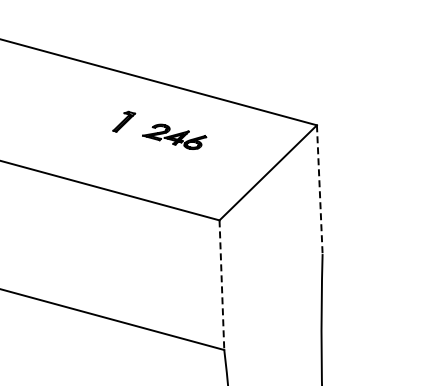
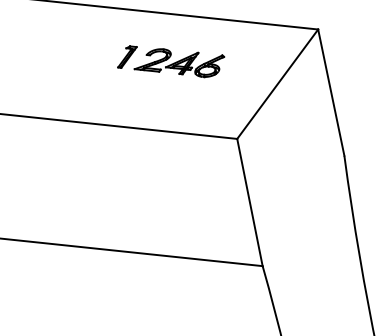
part: (174, 136) -> (179, 63), size x1.43
line: (319, 190) -> (331, 93), dashed -> solid
line: (221, 285) -> (249, 202), dashed -> solid

